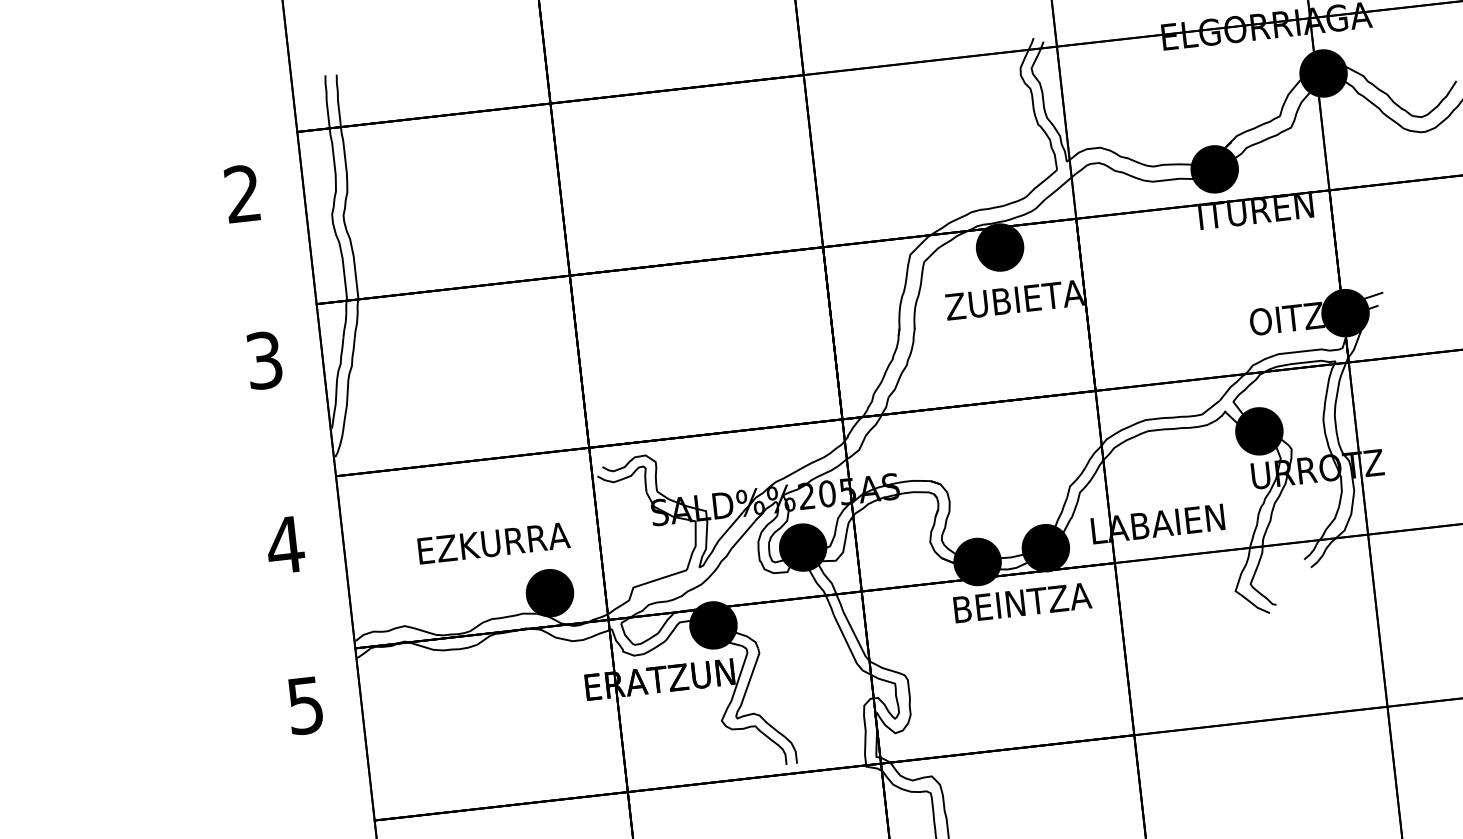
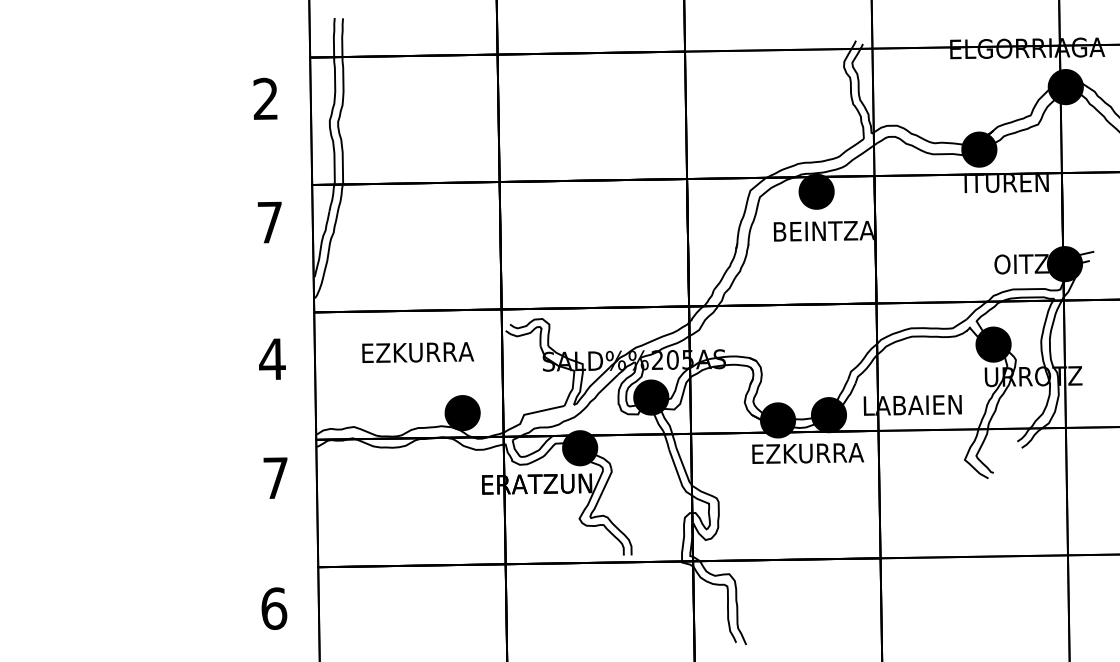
text: (1014, 300) -> (823, 231), ZUBIETA -> BEINTZA
text: (263, 360) -> (269, 222), 3 -> 7
text: (494, 543) -> (418, 352), moved
text: (1023, 602) -> (808, 453), BEINTZA -> EZKURRA
text: (305, 706) -> (275, 478), 5 -> 7

